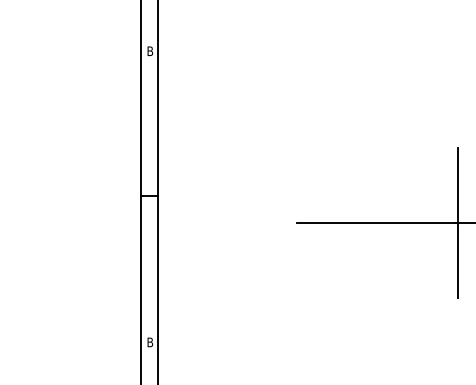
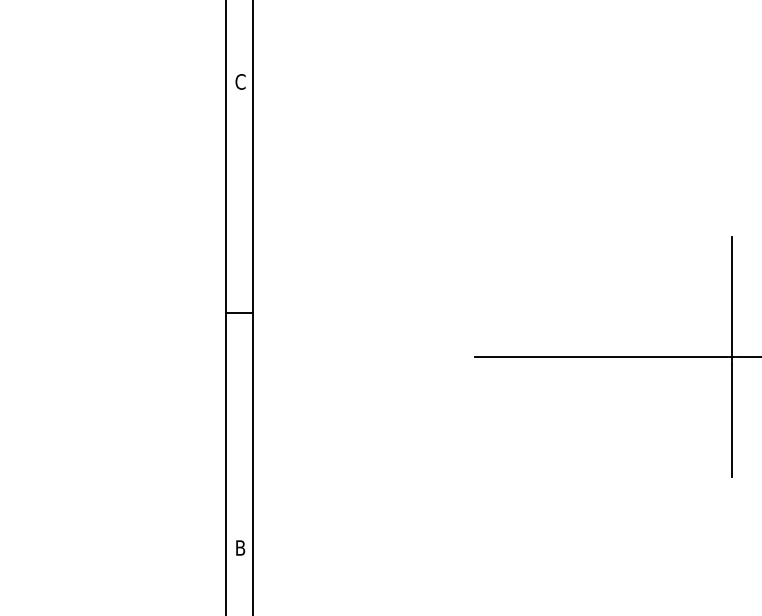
text: (150, 51) -> (240, 82), B -> C

